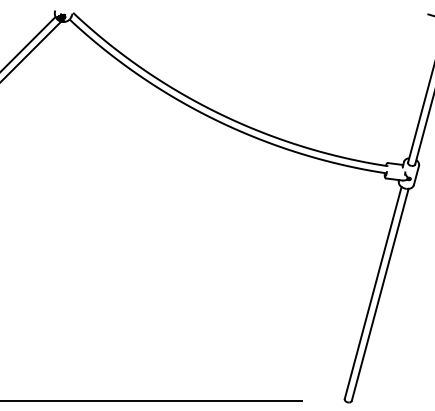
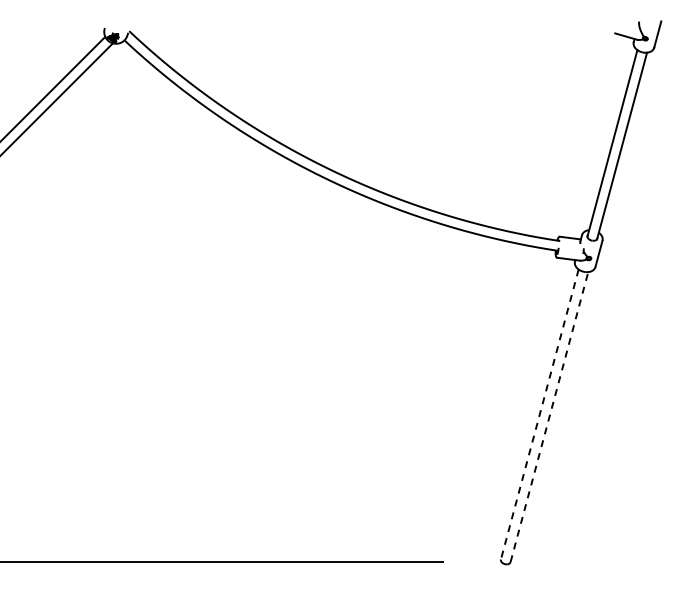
line: (372, 292) -> (539, 414), solid -> dashed
line: (380, 294) -> (549, 416), solid -> dashed

